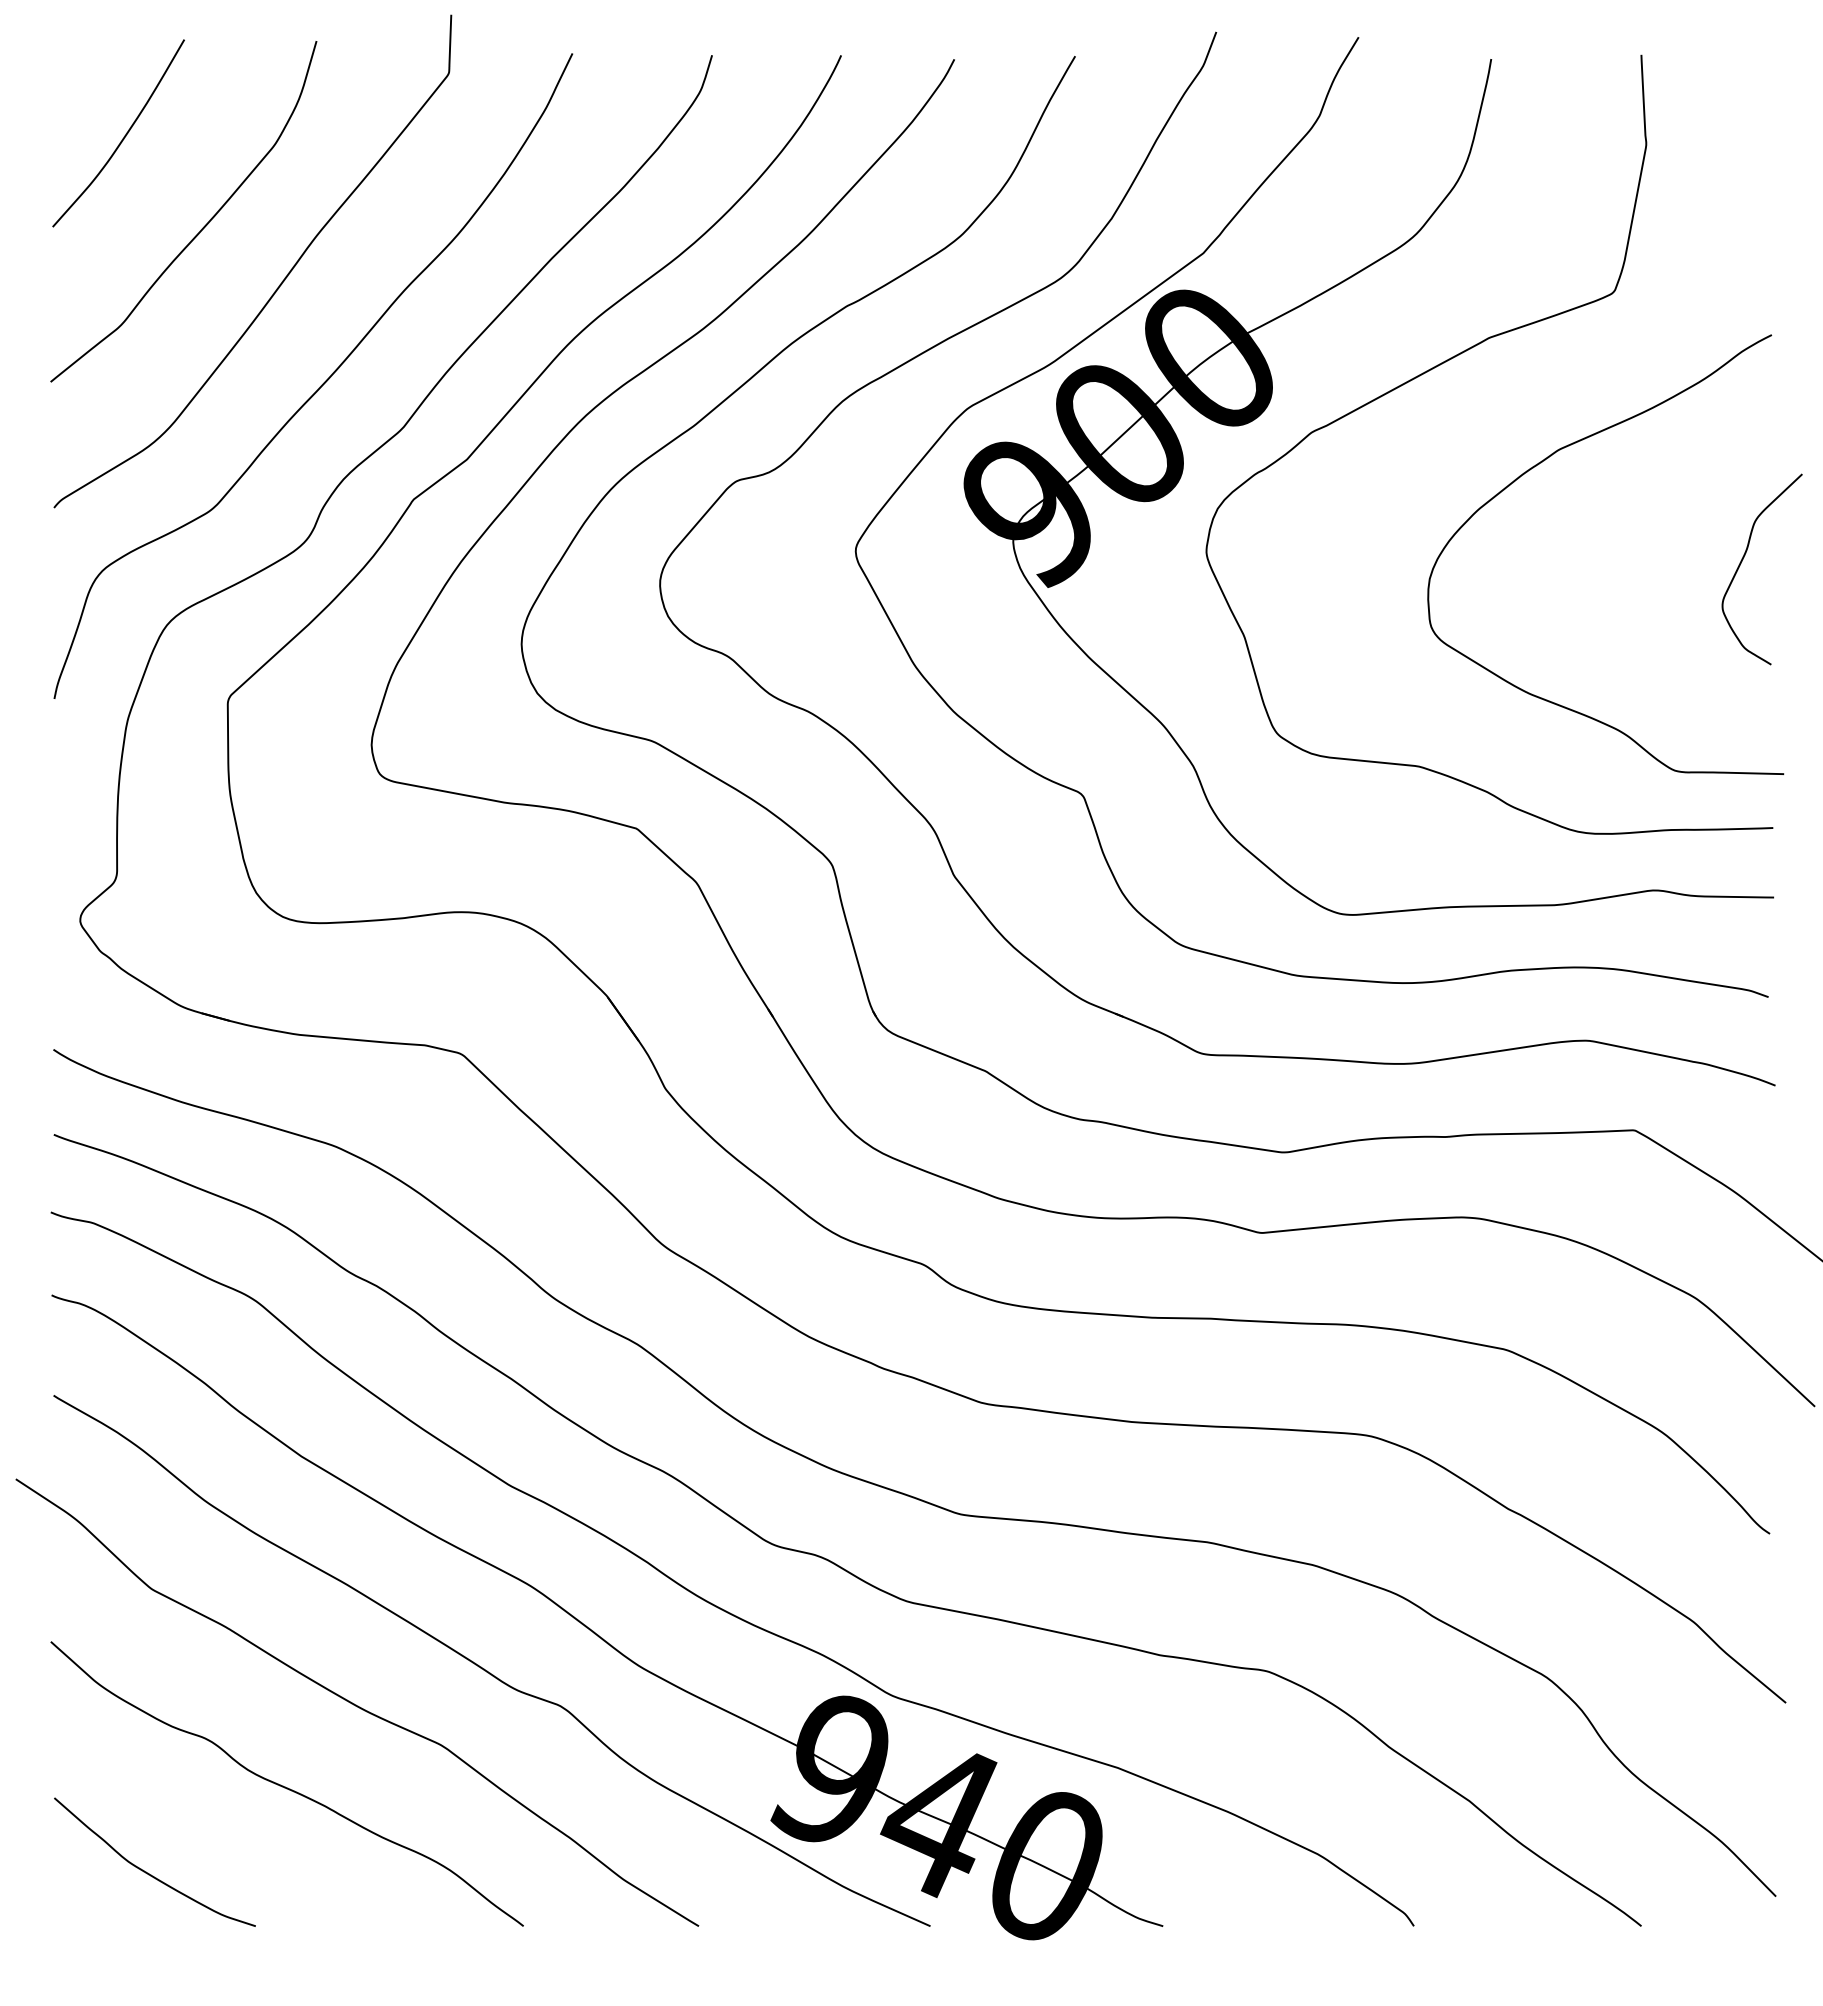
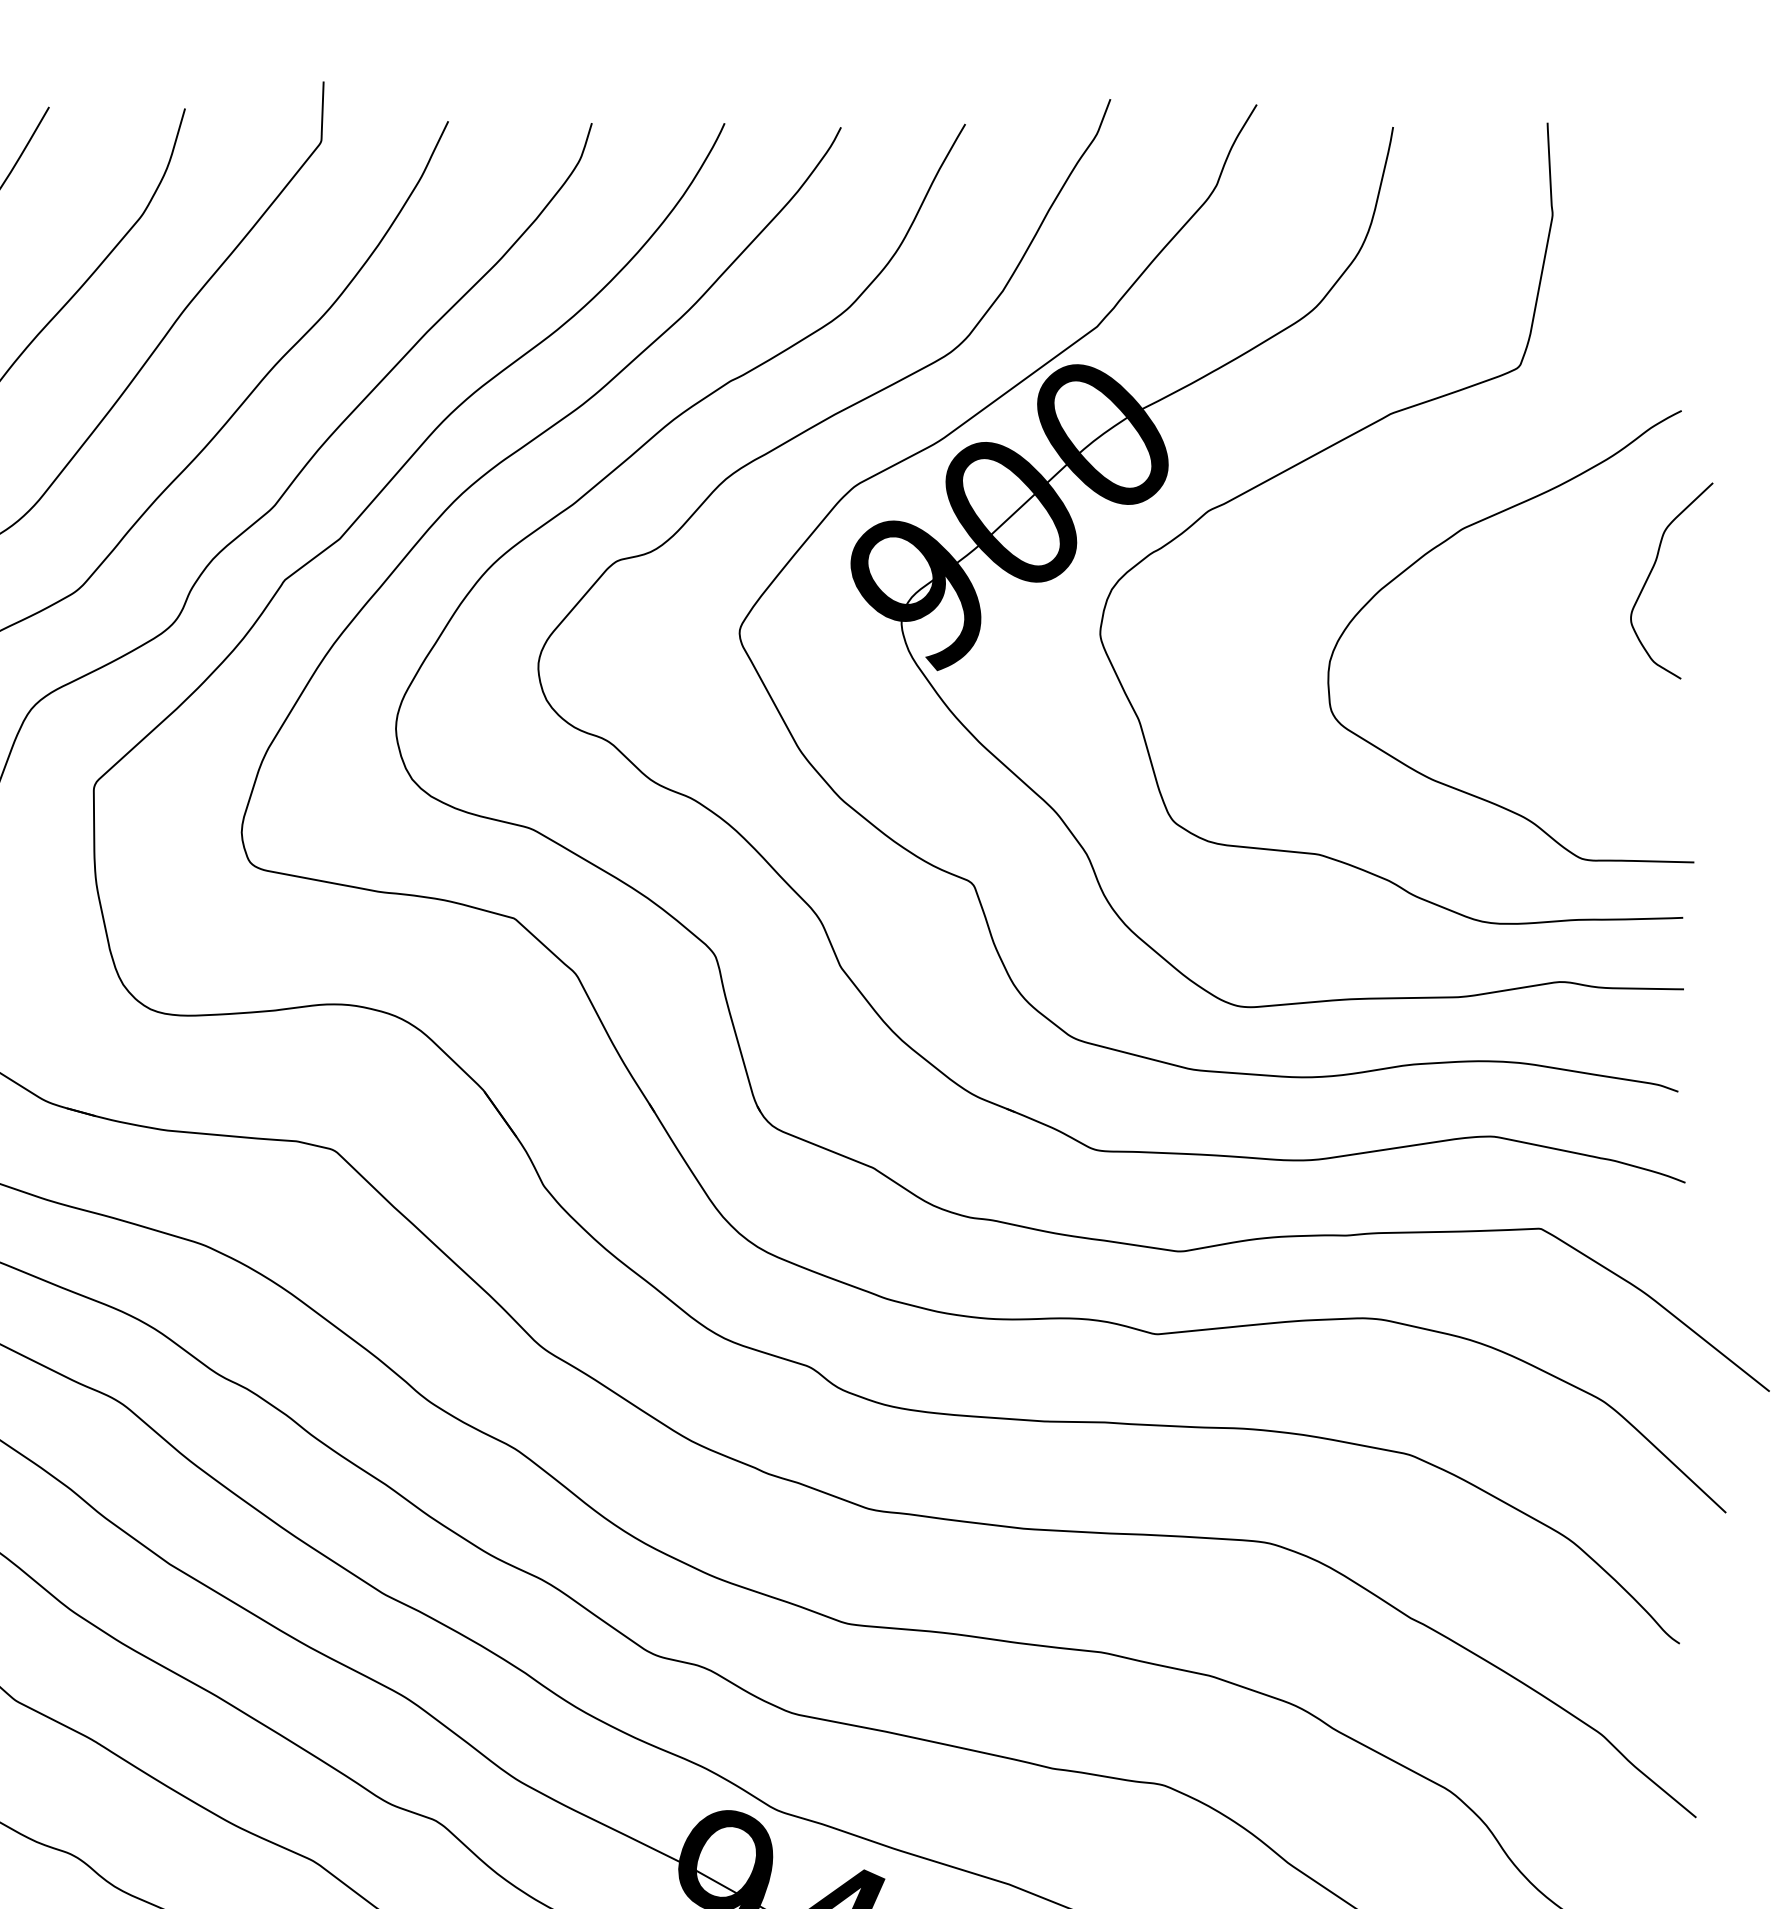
curve: (1743, 559) -> (1652, 570), moved

